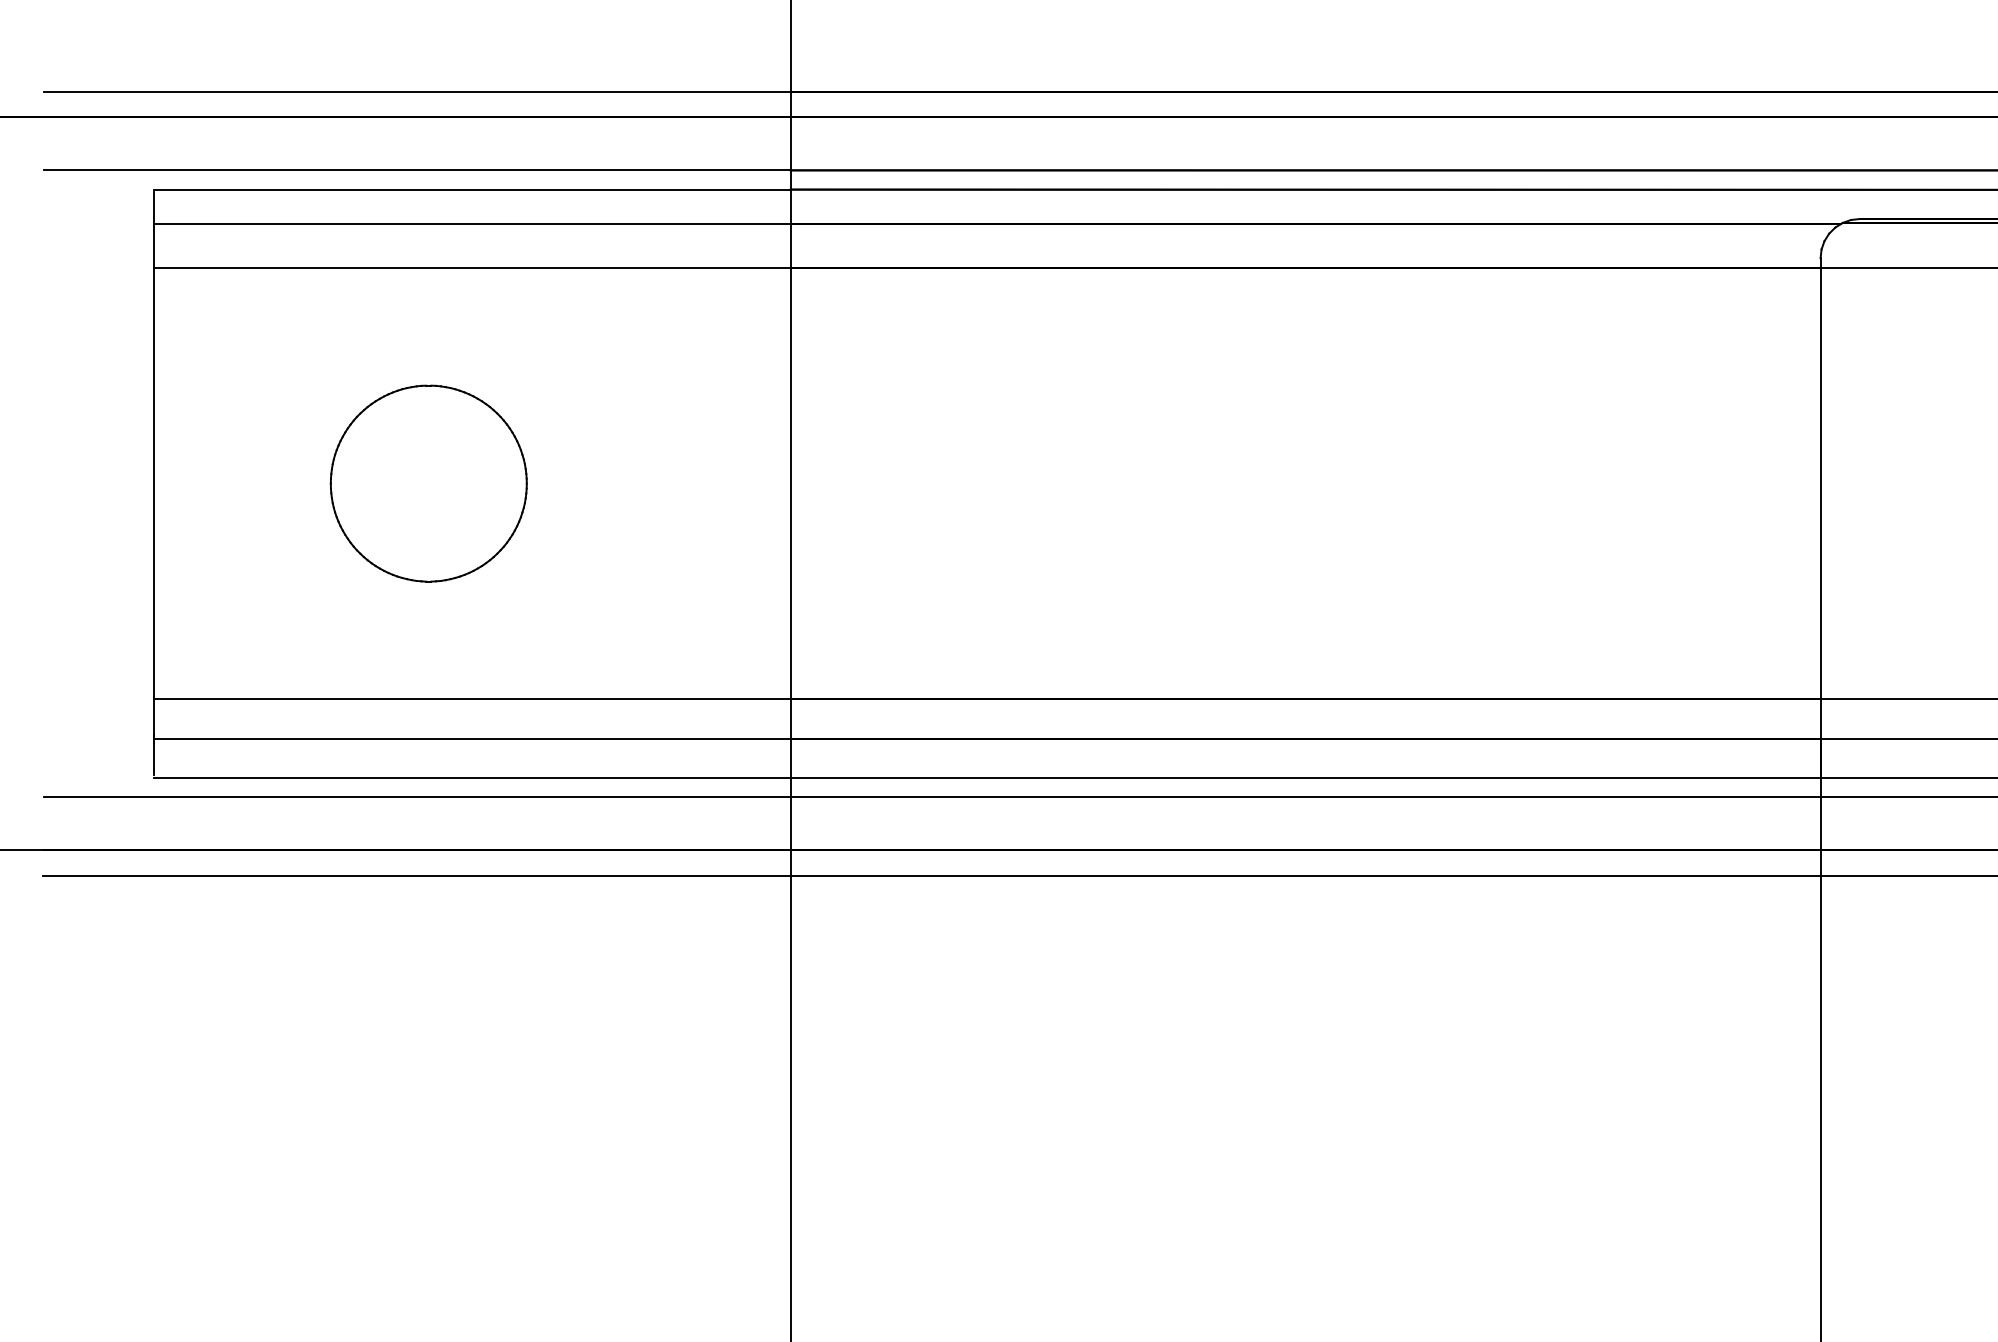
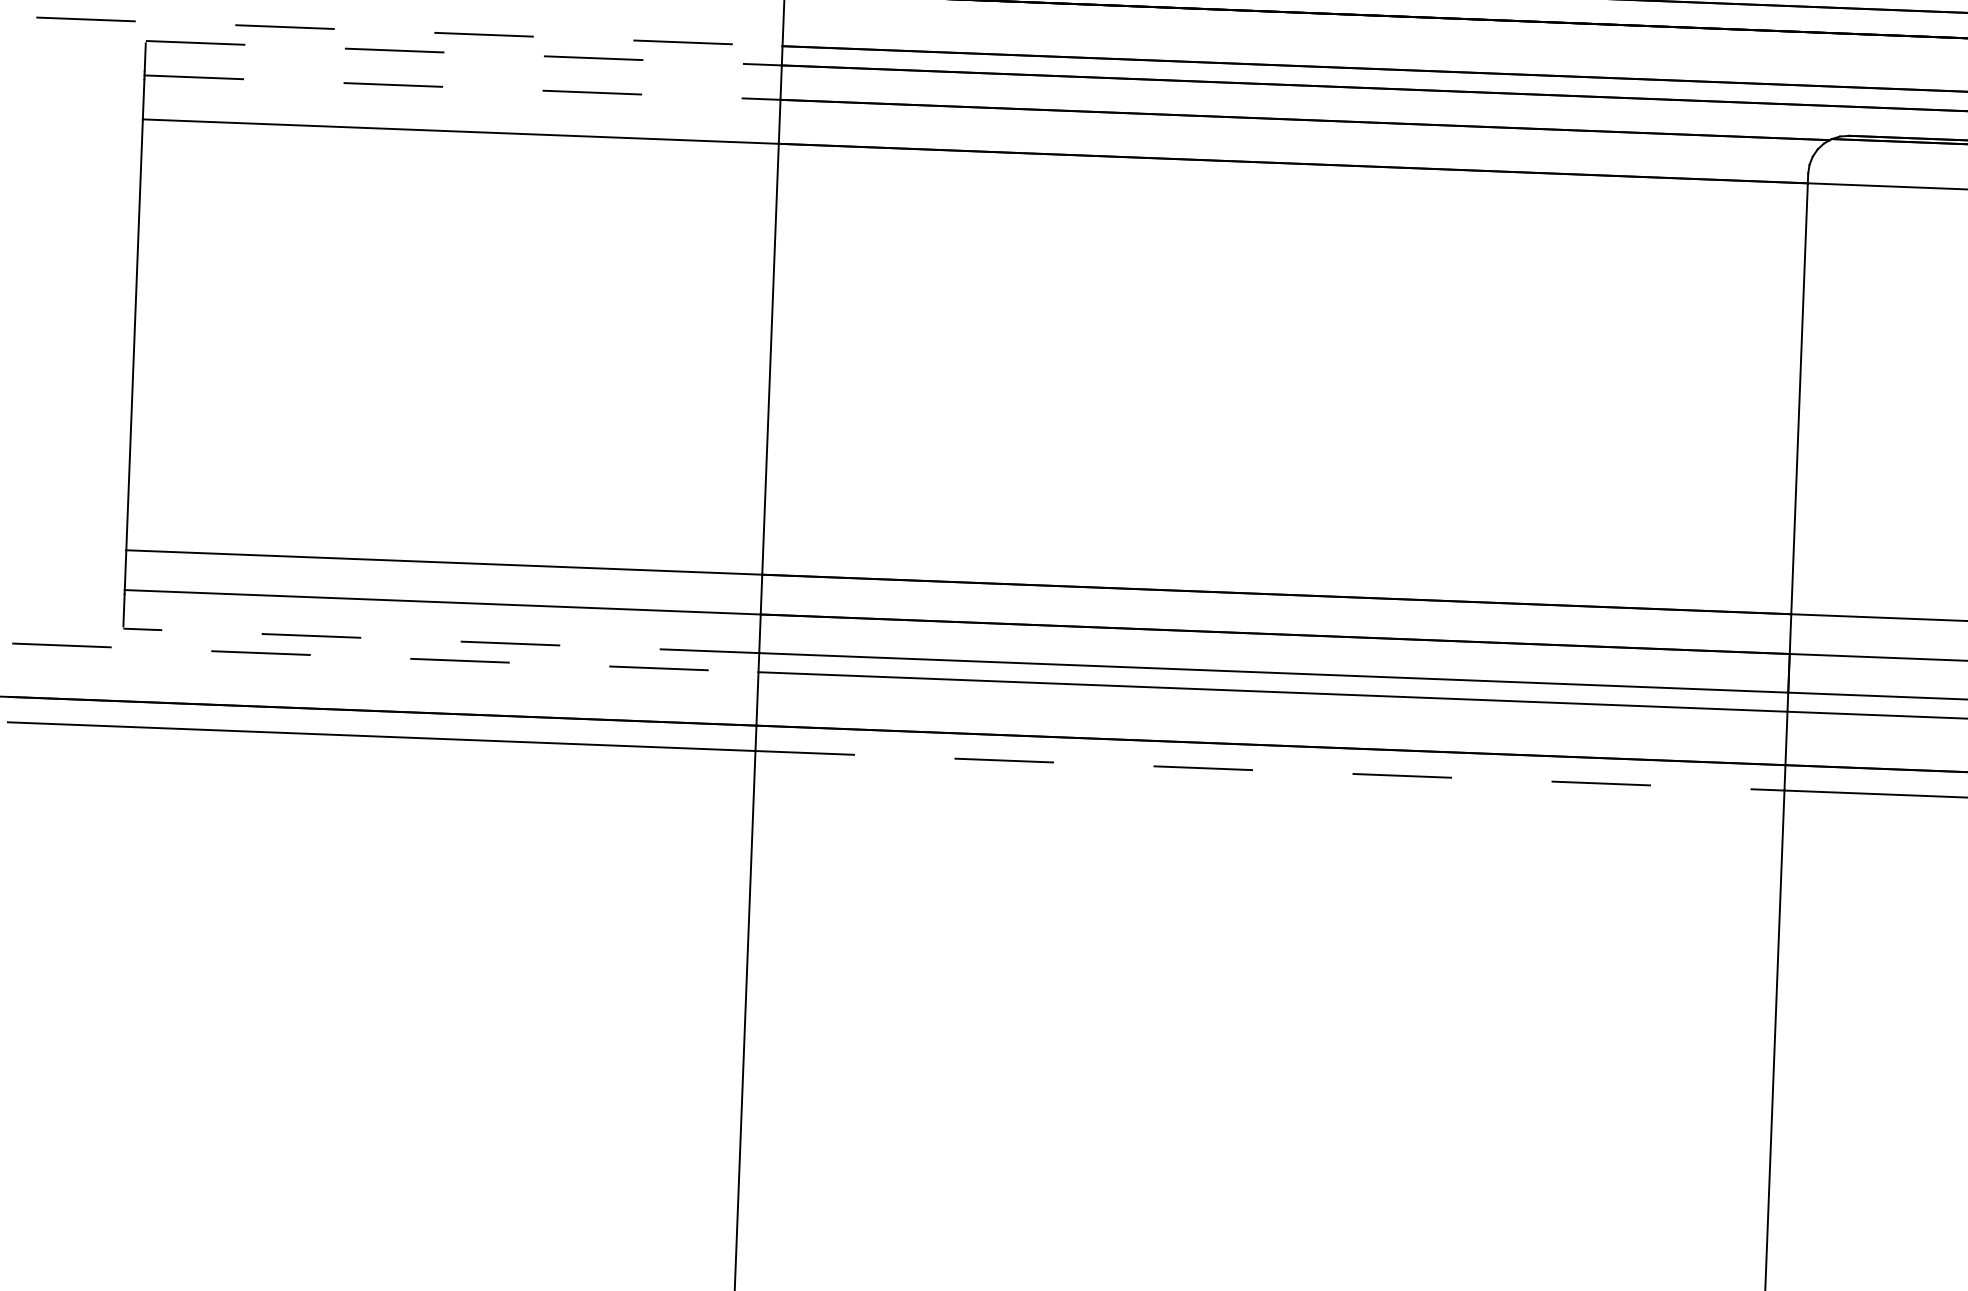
line: (417, 170) -> (409, 32), solid -> dashed
line: (473, 189) -> (464, 53), solid -> dashed
line: (473, 224) -> (463, 88), solid -> dashed
part: (428, 483) -> (408, 345), removed
line: (472, 777) -> (441, 640), solid -> dashed
line: (417, 796) -> (385, 657), solid -> dashed
line: (1305, 875) -> (1269, 770), solid -> dashed

